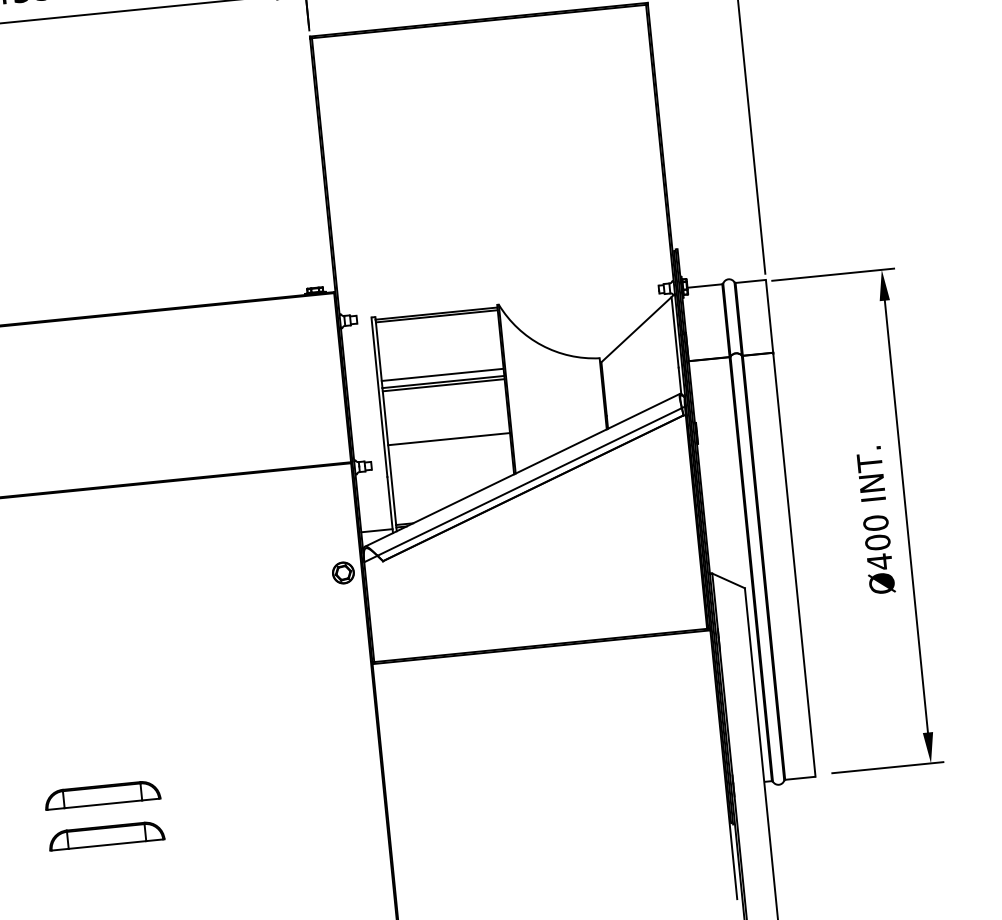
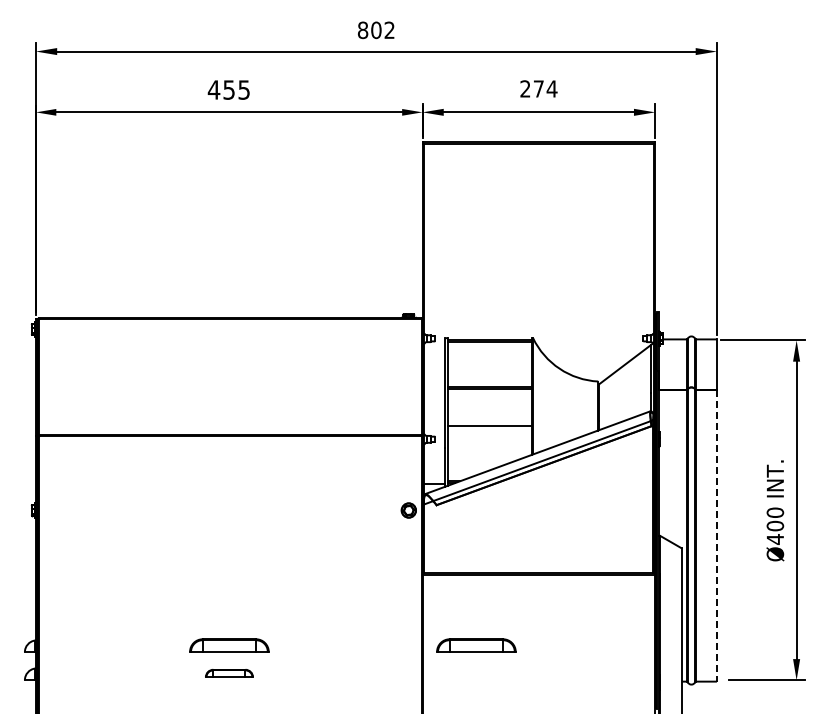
line: (441, 375) -> (489, 382), removed
line: (793, 564) -> (716, 535), solid -> dashed
part: (461, 759) -> (476, 645), added
part: (106, 835) -> (229, 673), size x0.6

